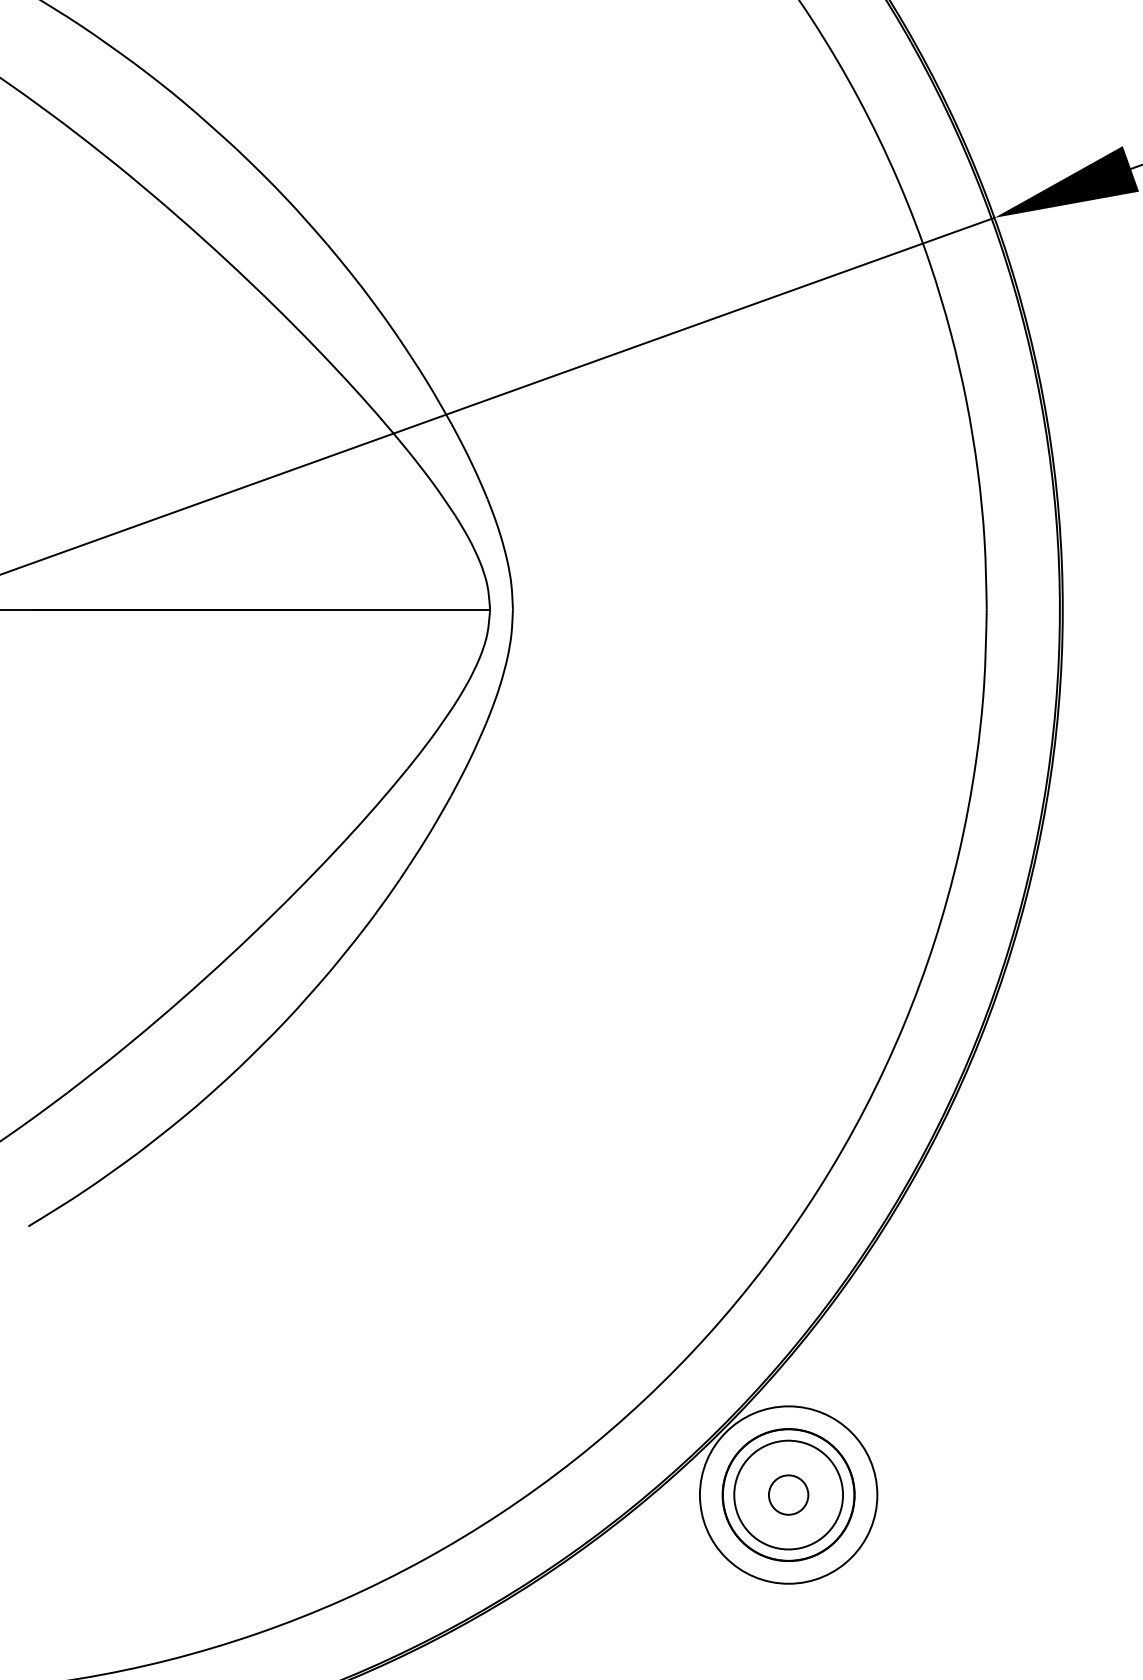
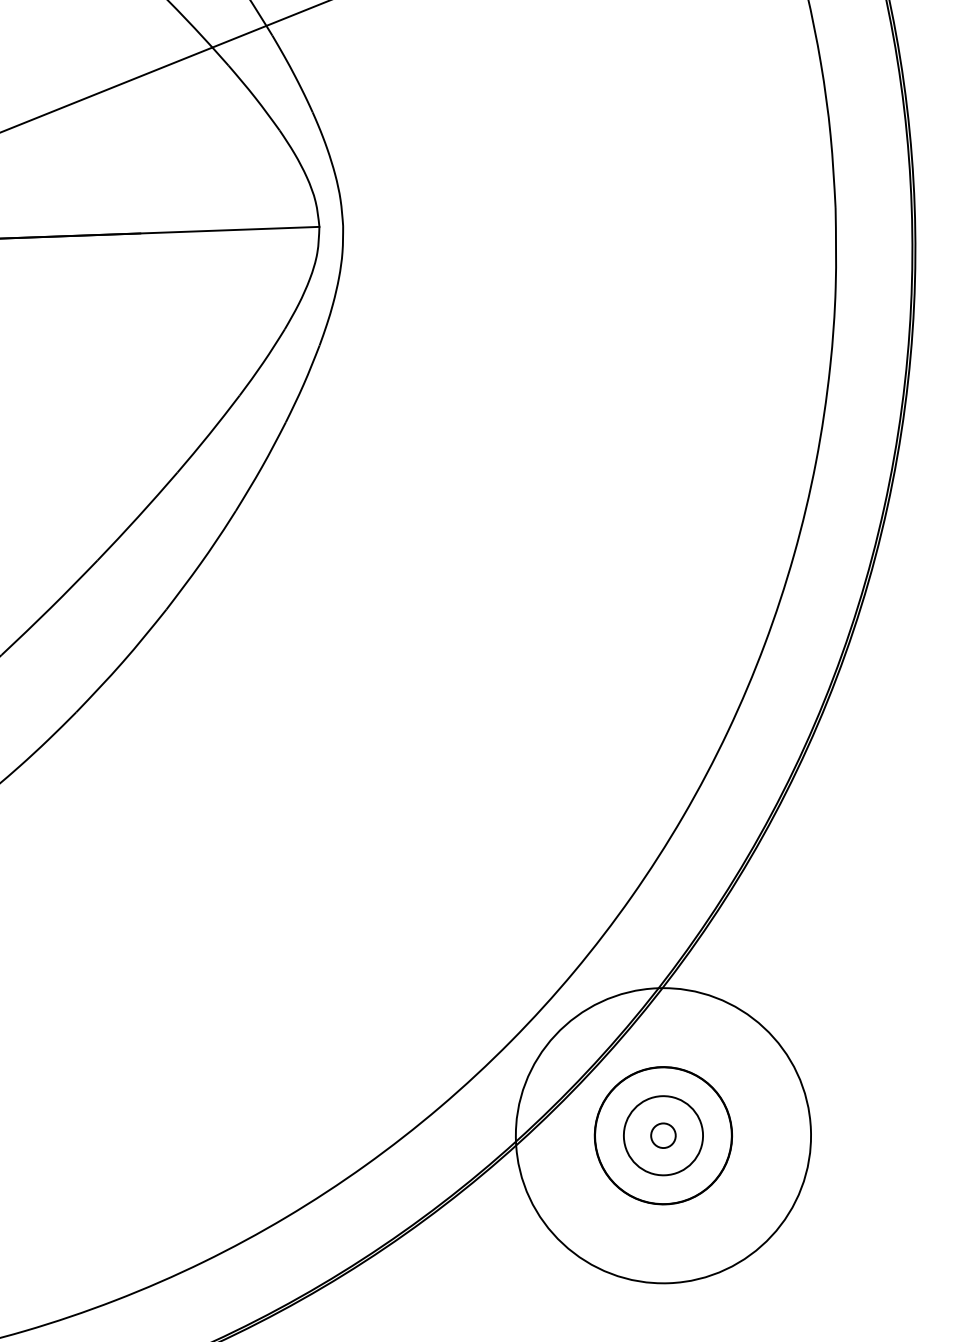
circle: (788, 1494) -> (663, 1135), size x0.6
circle: (788, 1494) -> (663, 1135), size x0.7
circle: (788, 1494) -> (663, 1135), size x1.6

